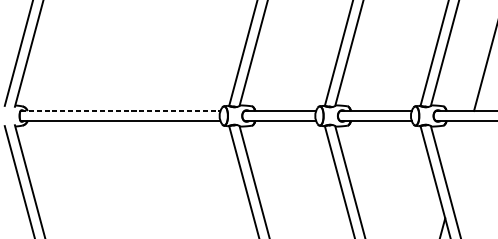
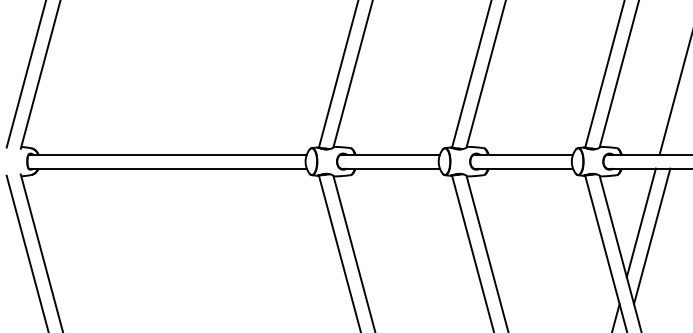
line: (120, 110) -> (167, 154), dashed -> solid
line: (460, 159) -> (640, 222), added
line: (468, 169) -> (652, 236), added

